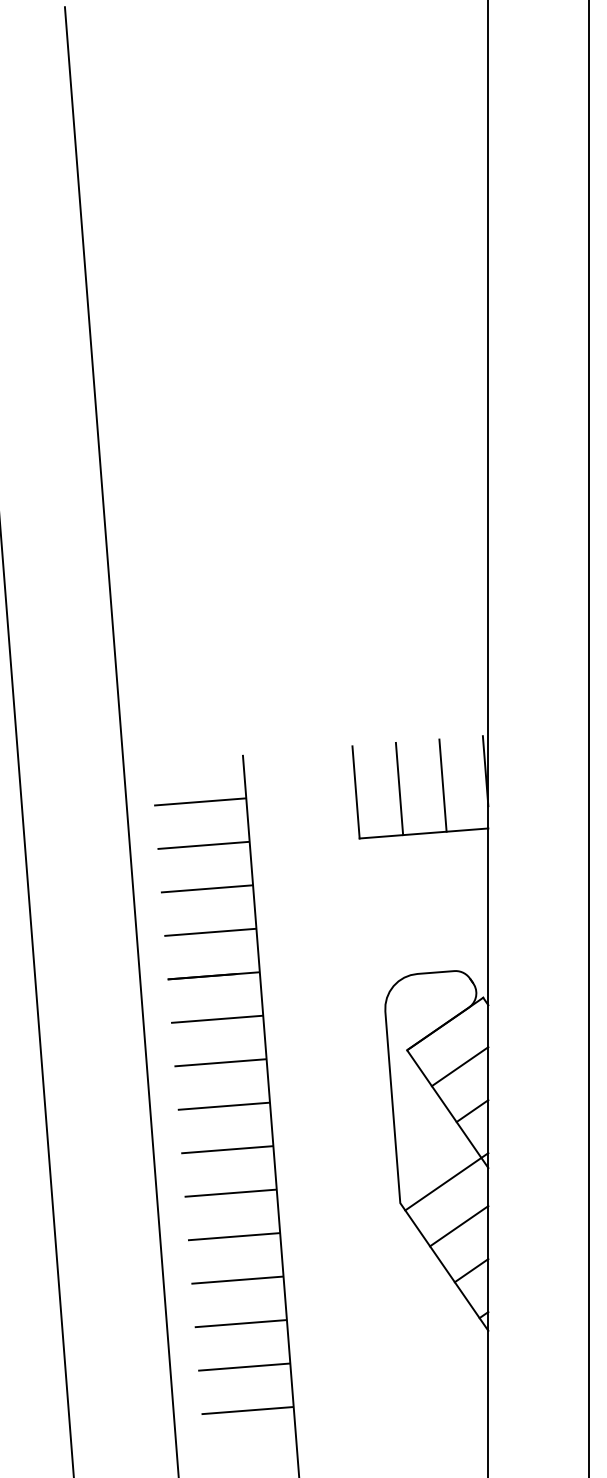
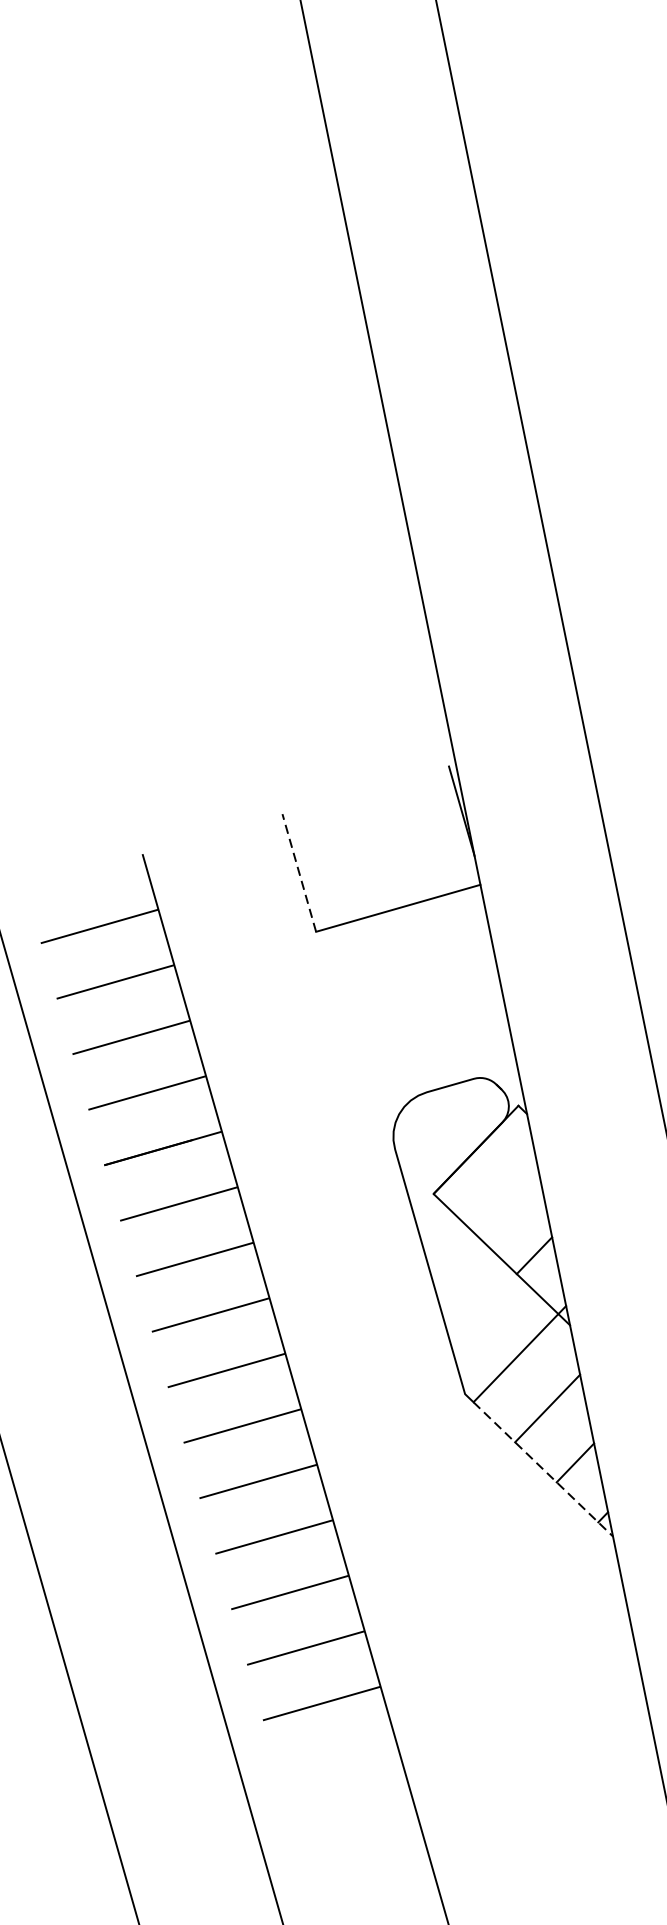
line: (442, 785) -> (409, 841), removed
line: (399, 788) -> (354, 856), removed
line: (356, 791) -> (299, 871), solid -> dashed
line: (459, 1066) -> (505, 1201), removed
line: (447, 1271) -> (544, 1470), solid -> dashed

